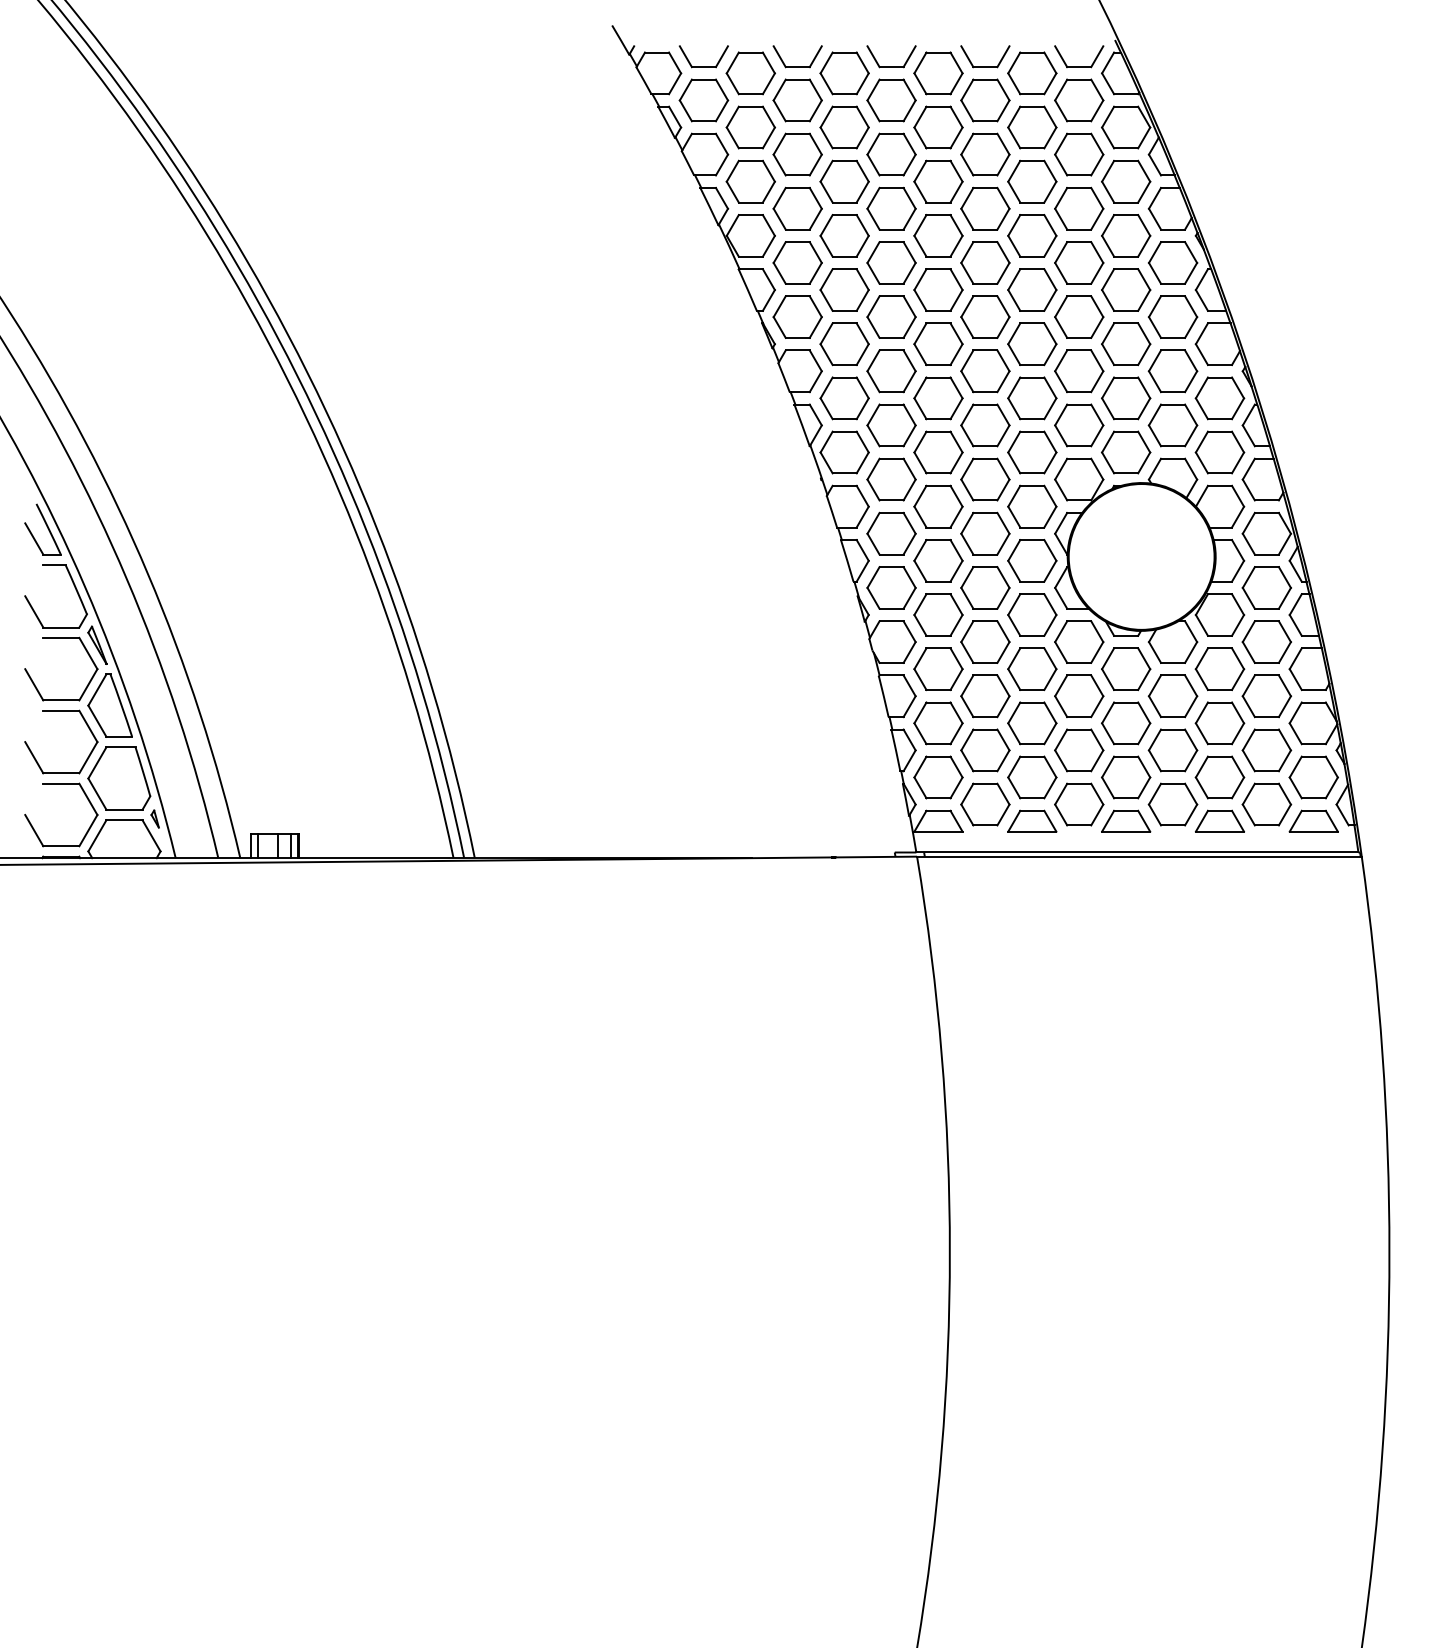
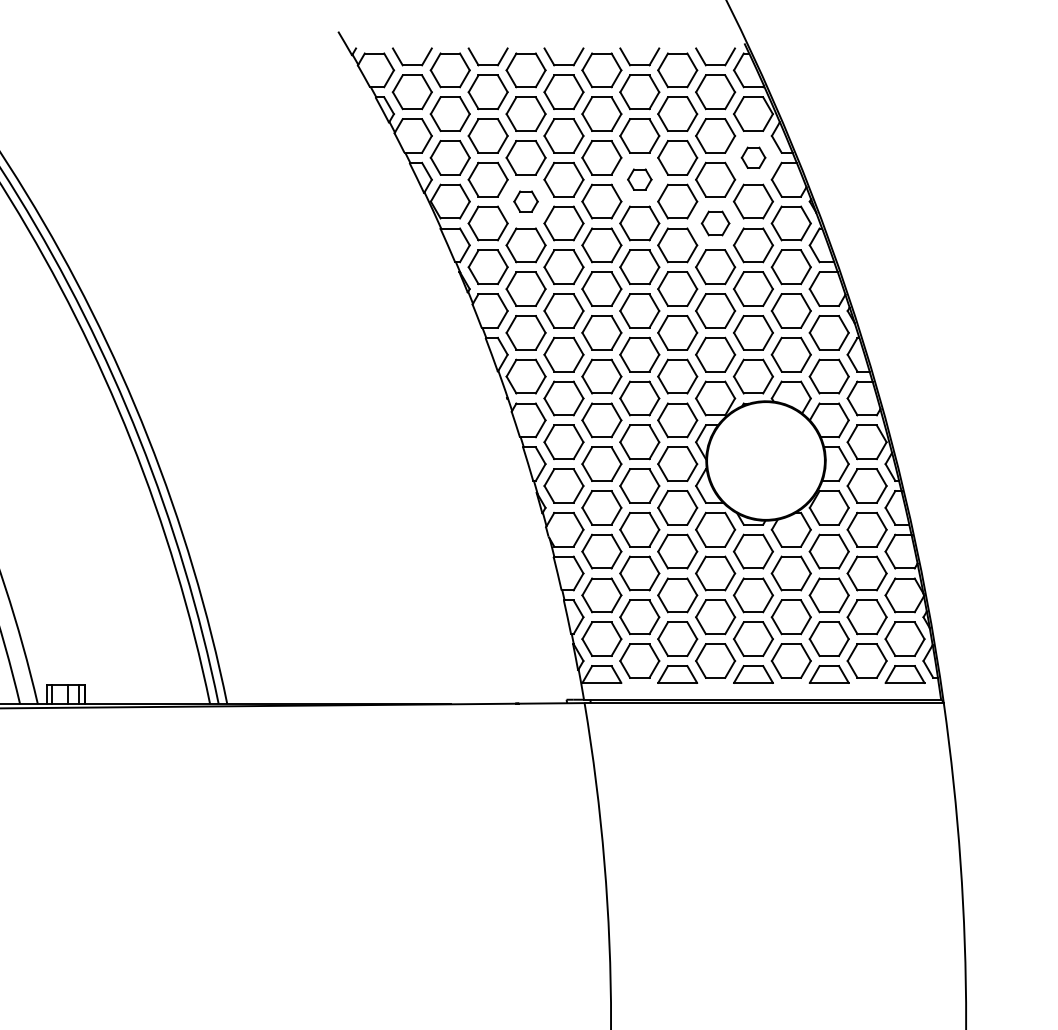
part: (1126, 181) -> (753, 157), size x0.6
part: (985, 208) -> (639, 179), size x0.6
part: (844, 235) -> (525, 201), size x0.6
part: (1079, 262) -> (715, 223), size x0.7

